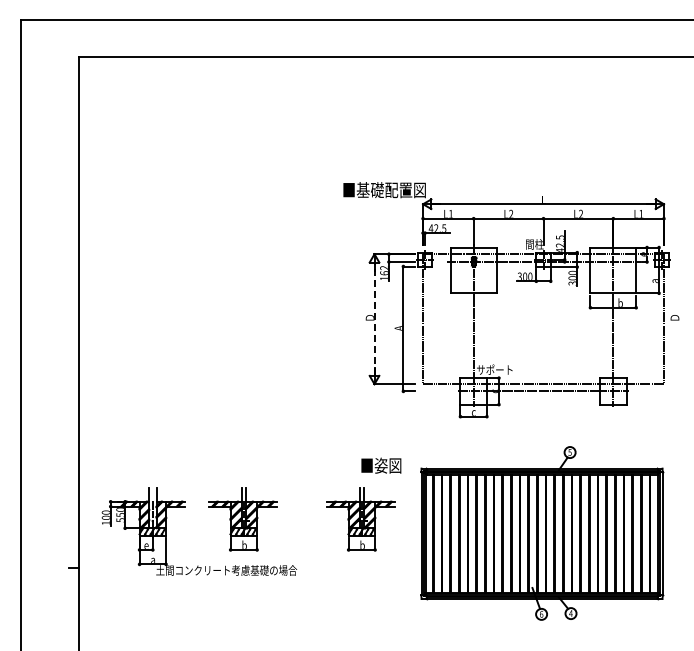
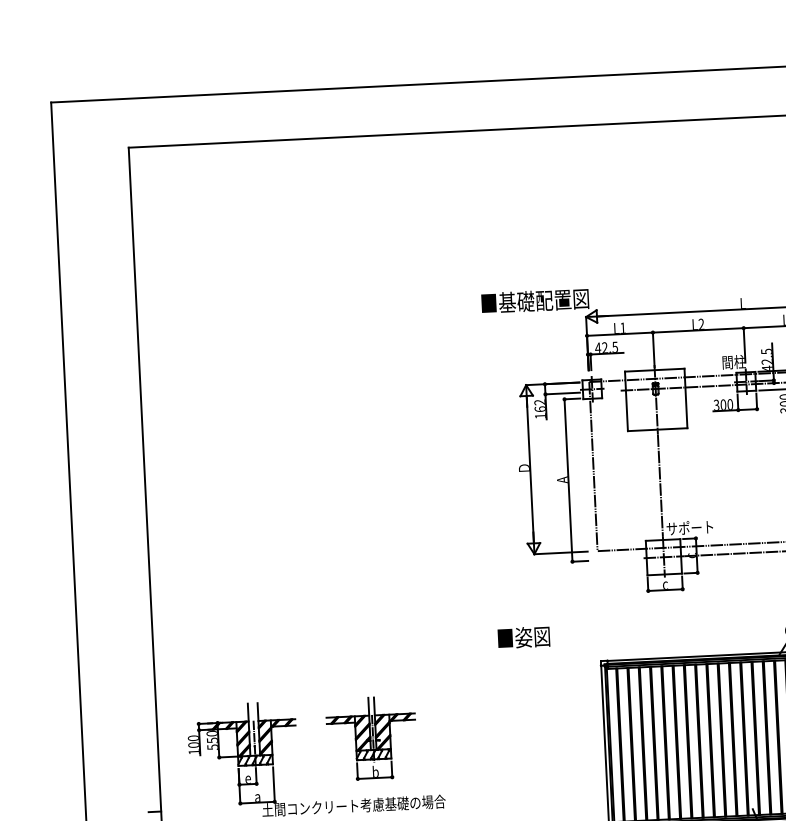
line: (374, 318) -> (530, 468), dashed -> solid
text: (381, 465) -> (524, 637), moved
part: (360, 519) -> (524, 731), removed

